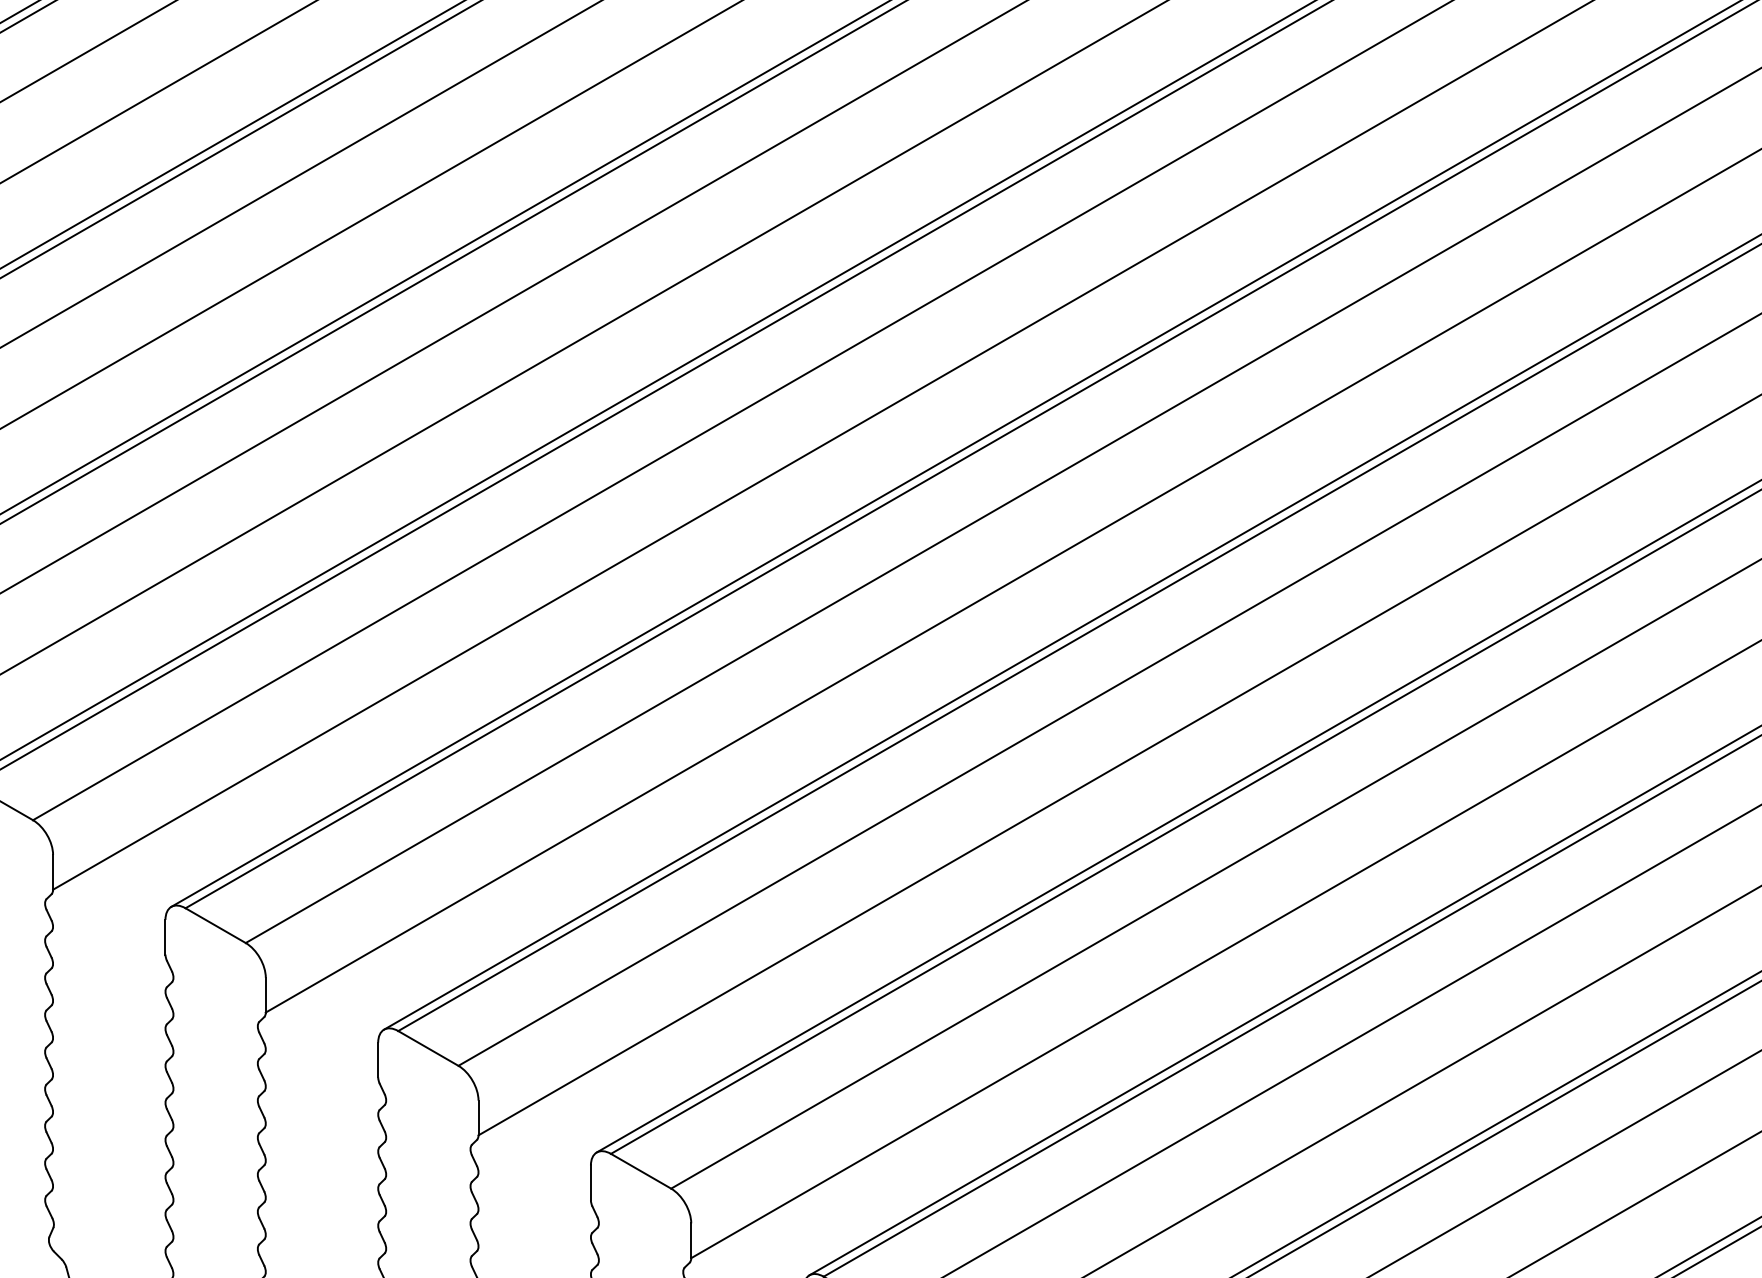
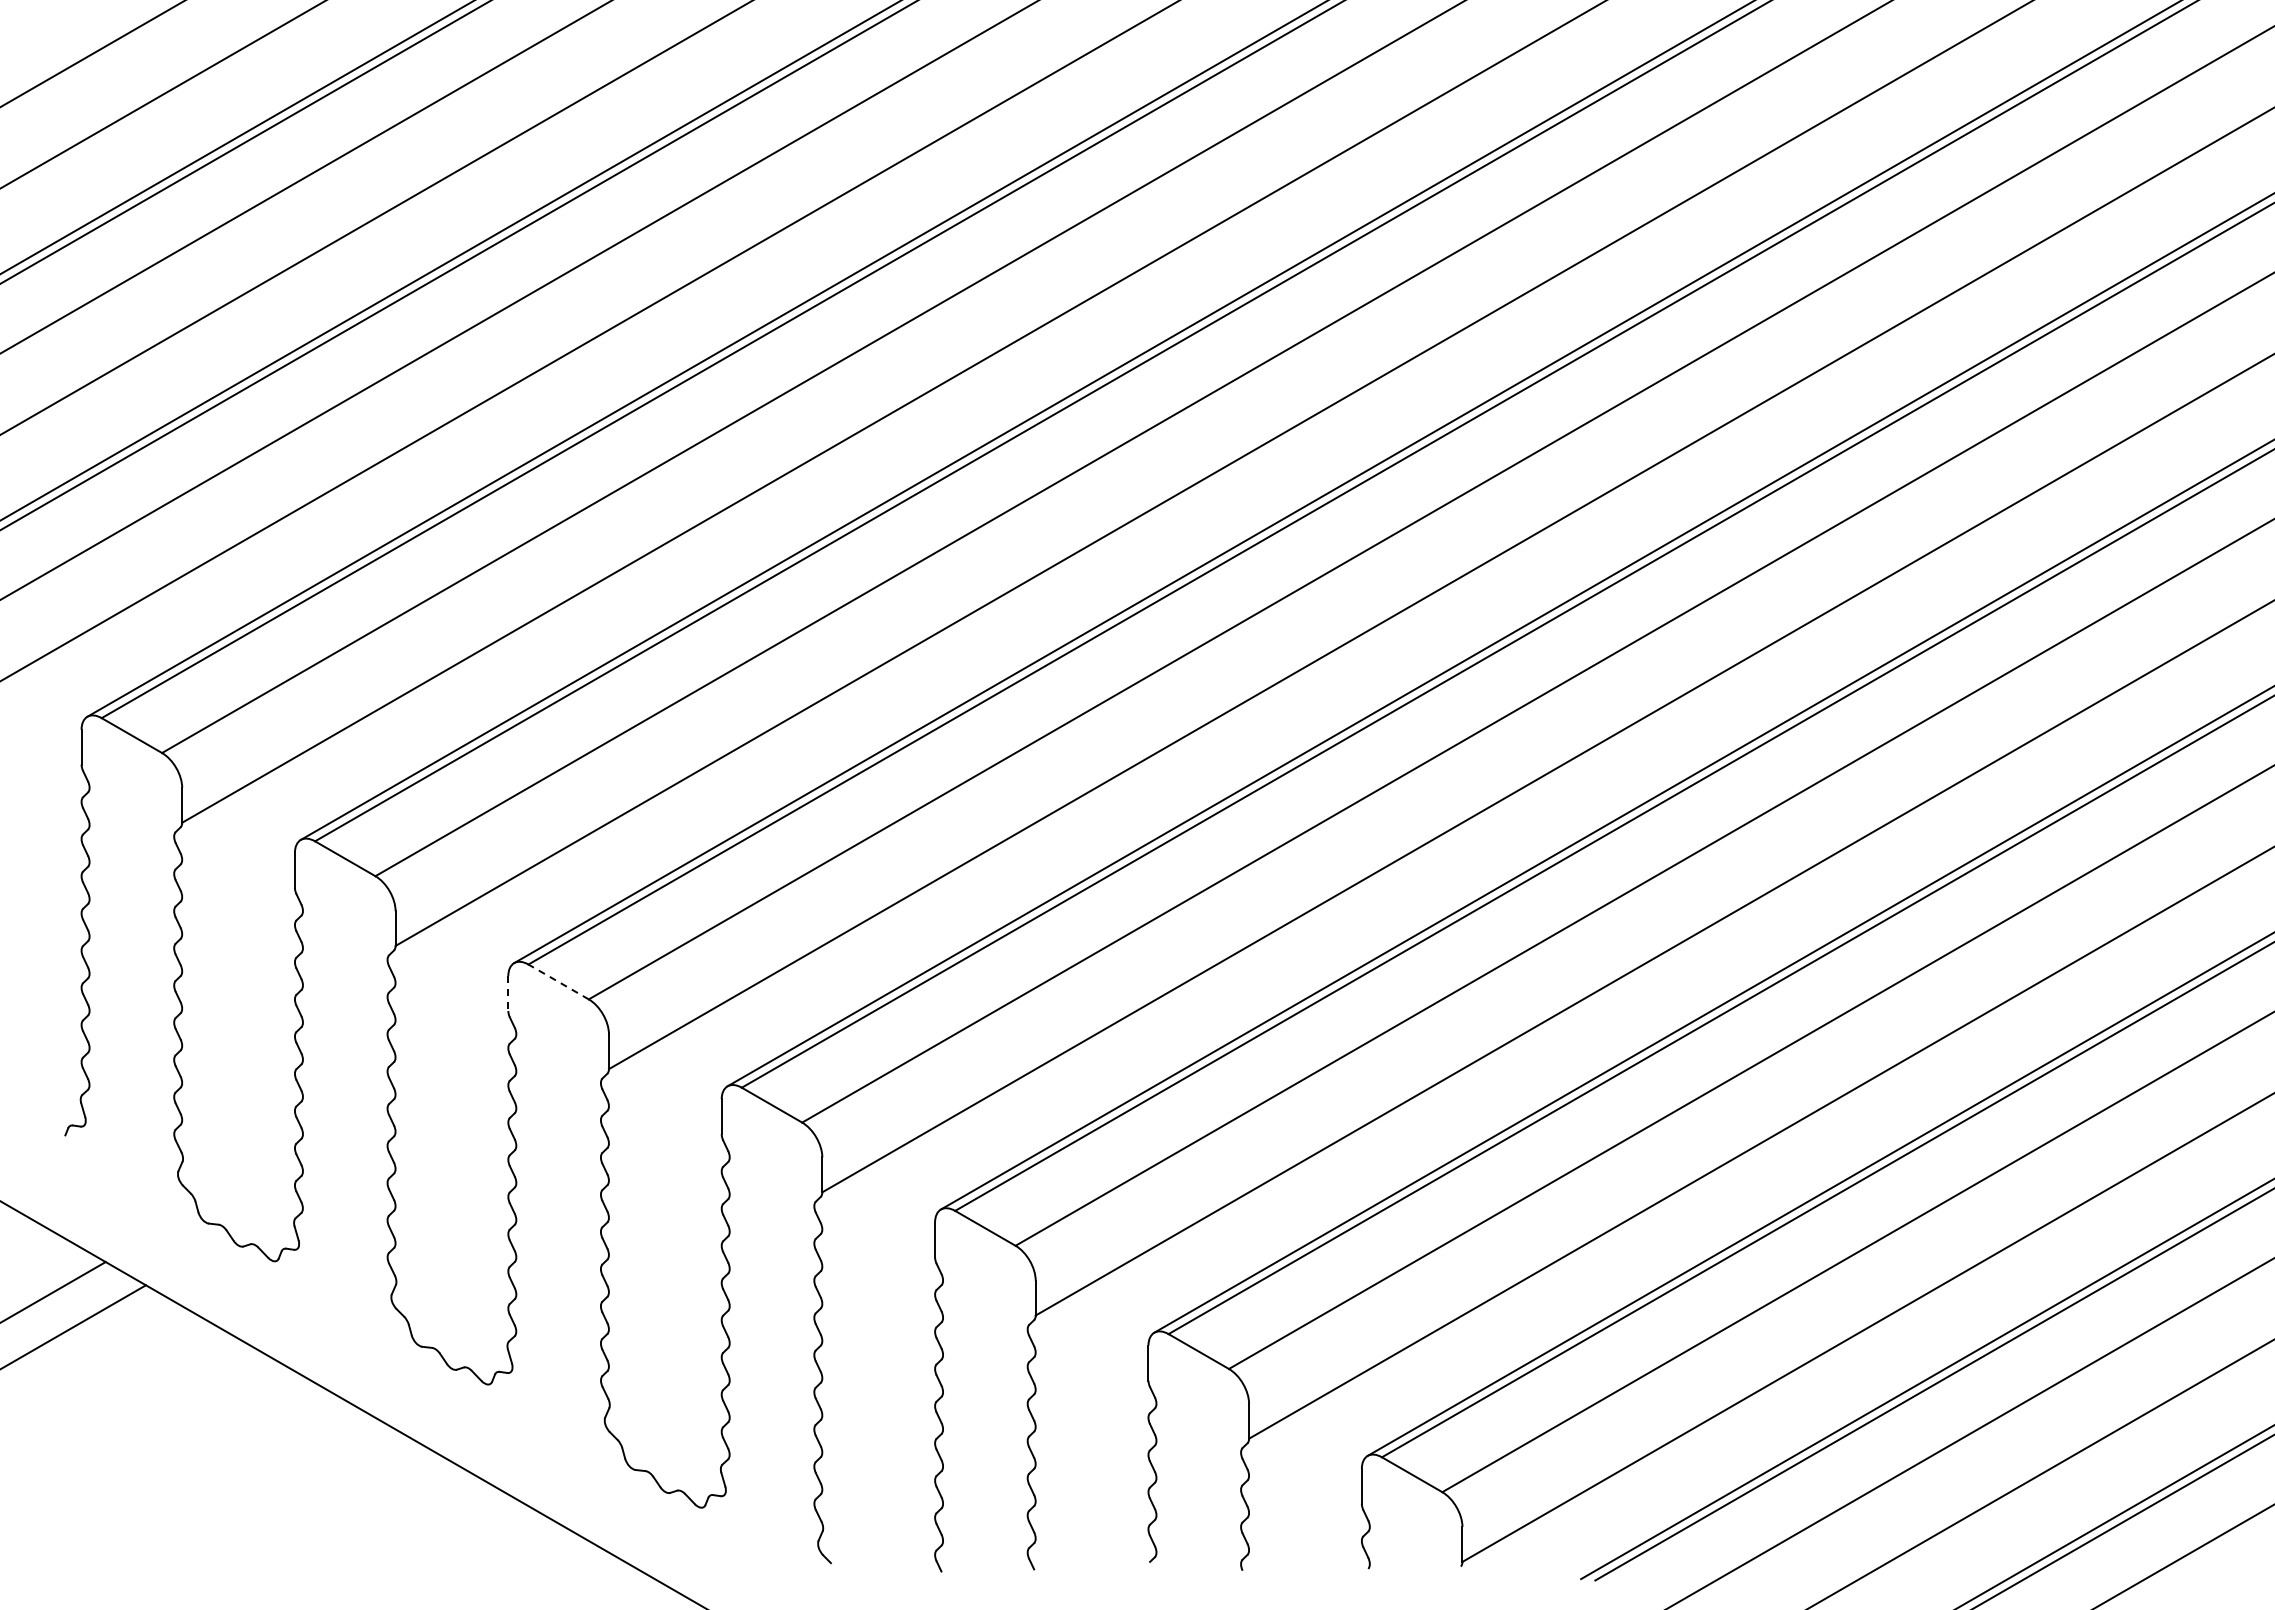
line: (215, 925) -> (558, 981), solid -> dashed
line: (165, 938) -> (508, 994), solid -> dashed

